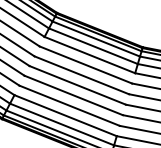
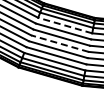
line: (88, 54) -> (64, 25), solid -> dashed
line: (78, 85) -> (60, 43), solid -> dashed

